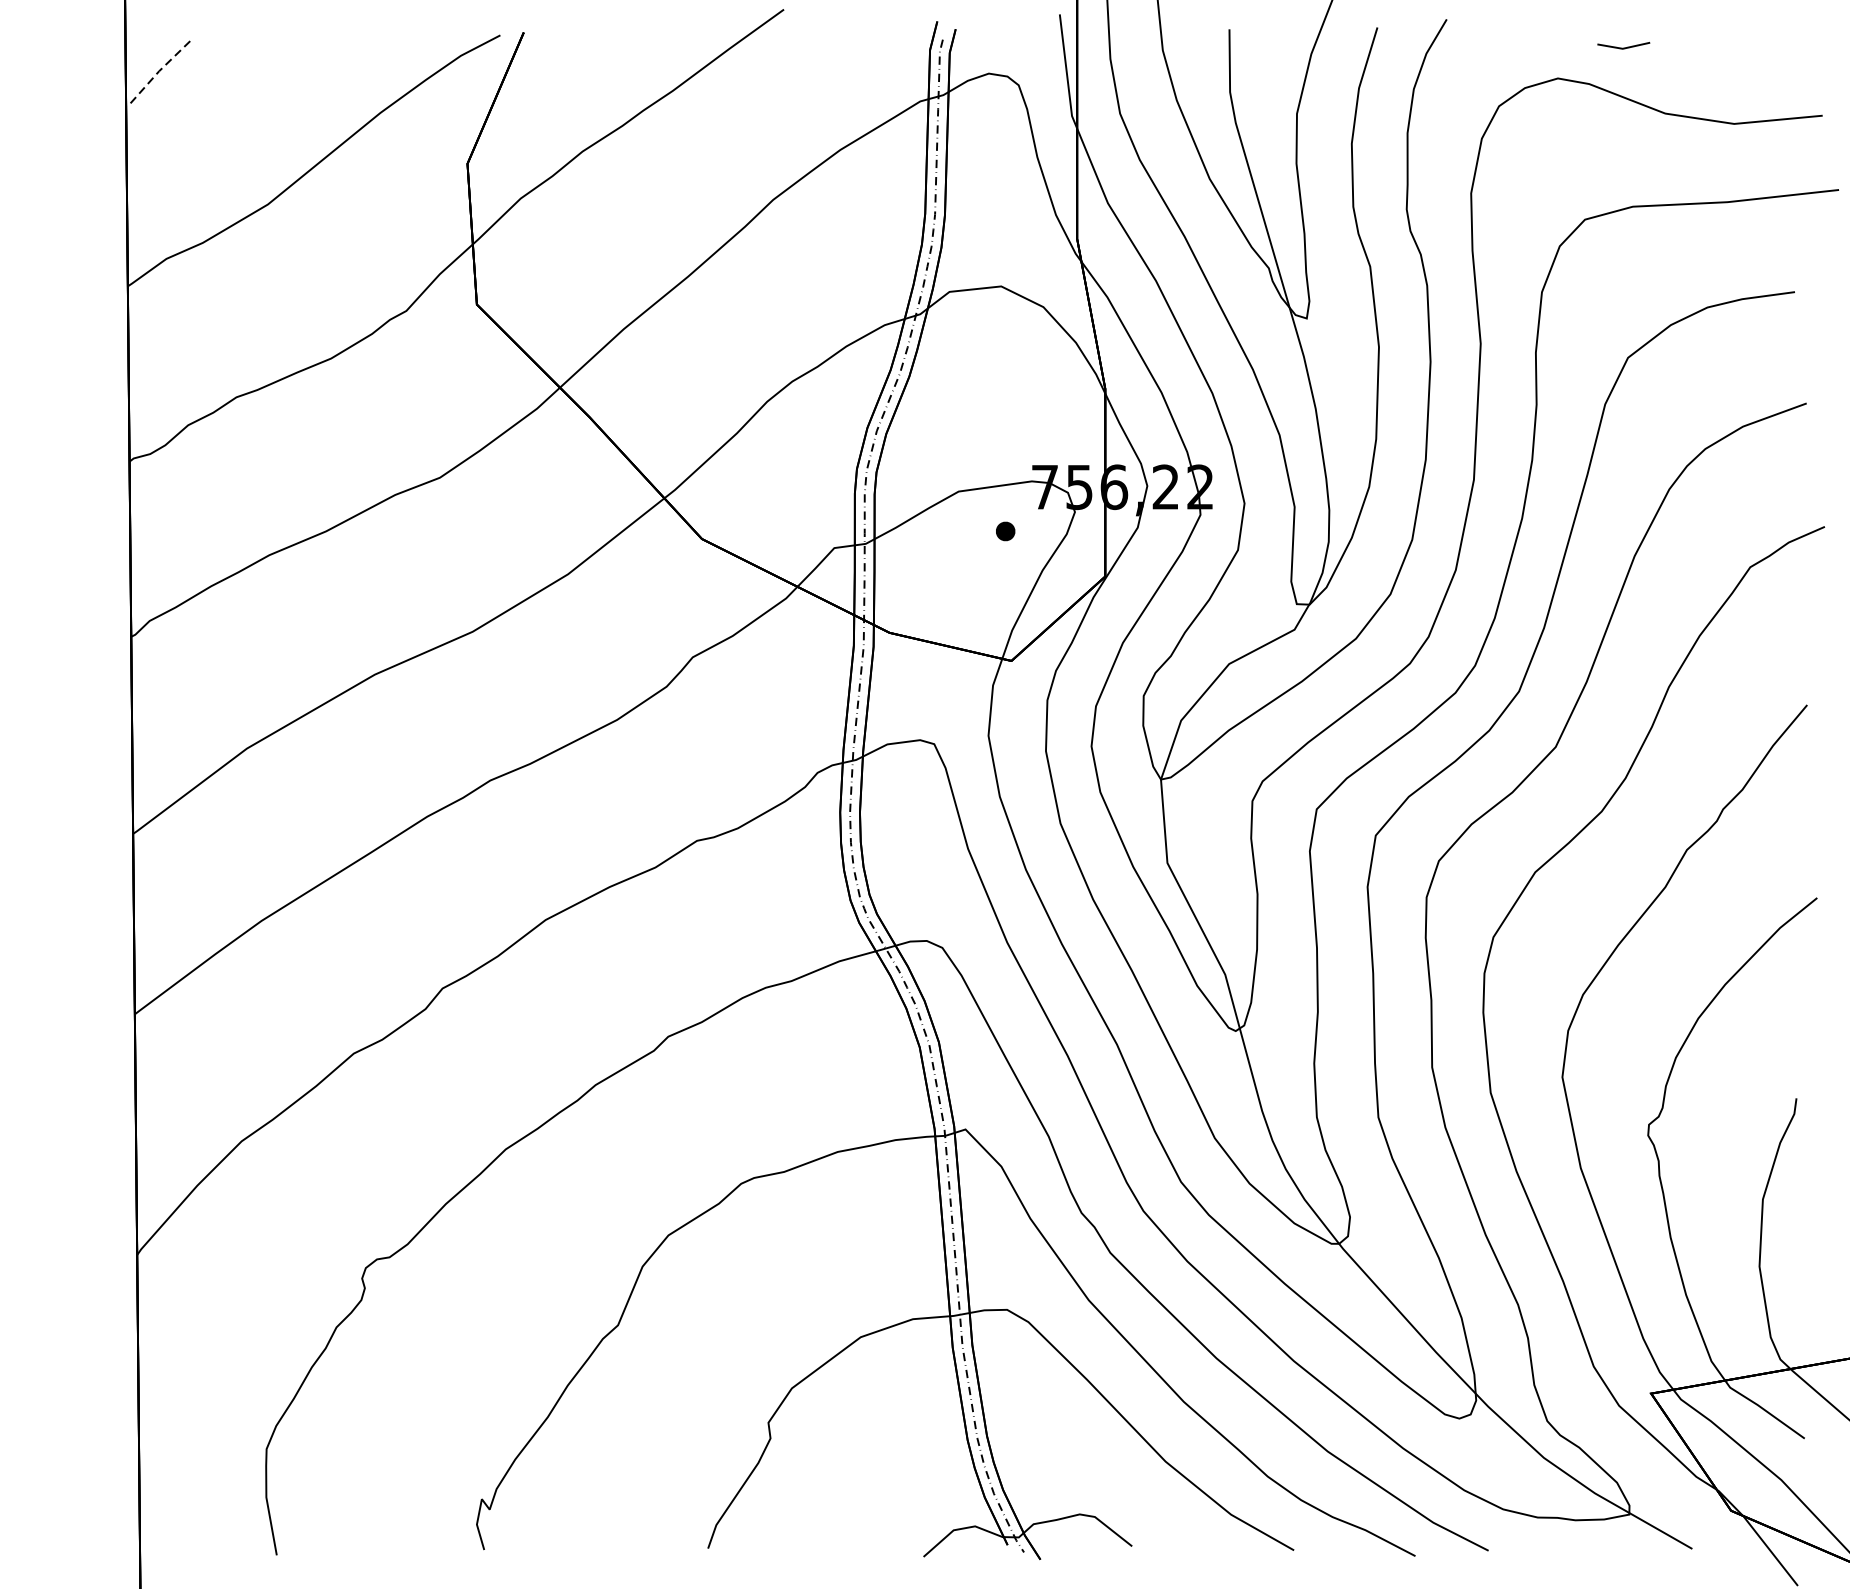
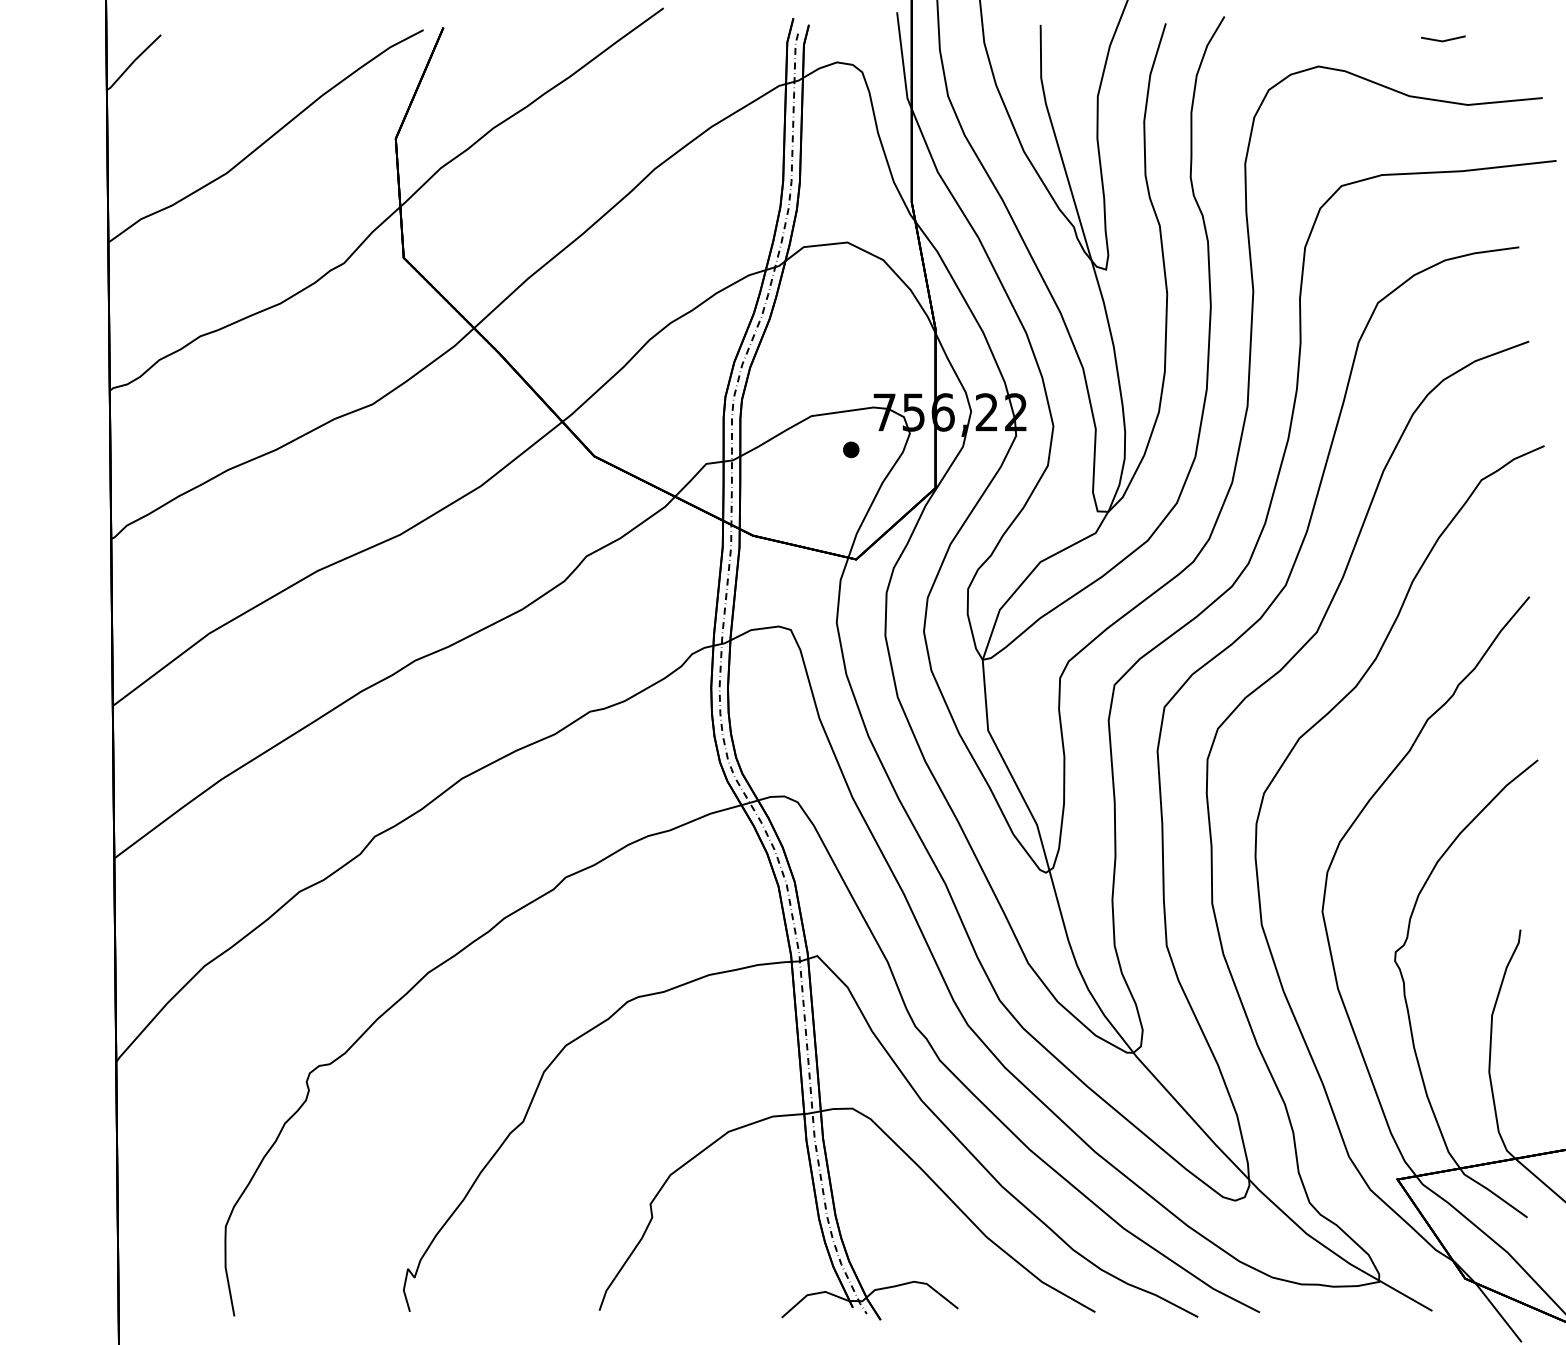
line: (1623, 47) -> (1443, 40), moved
line: (156, 73) -> (132, 62), dashed -> solid

